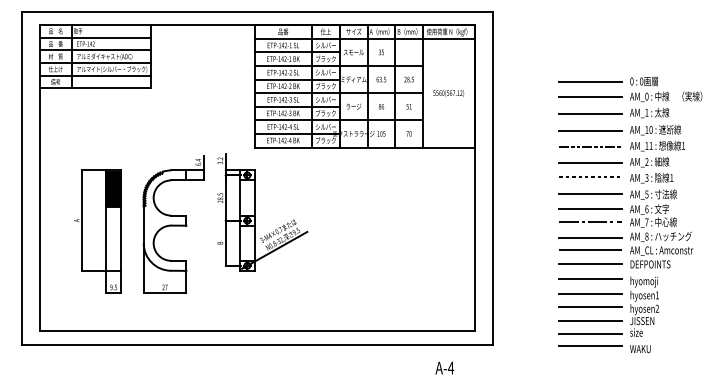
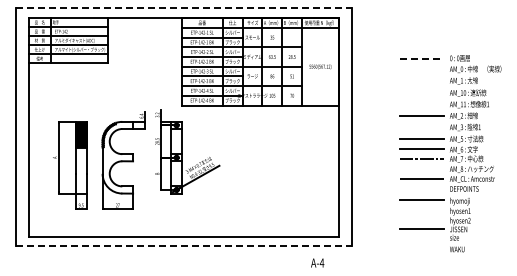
line: (258, 11) -> (184, 8), solid -> dashed
line: (591, 81) -> (422, 58), solid -> dashed
line: (590, 97) -> (421, 69), removed
line: (590, 113) -> (421, 81), removed
line: (590, 130) -> (421, 93), removed
line: (590, 146) -> (421, 104), removed
line: (590, 176) -> (421, 126), removed
line: (590, 237) -> (421, 169), removed
line: (590, 263) -> (421, 188), removed
line: (590, 294) -> (421, 210), removed
line: (590, 307) -> (421, 219), removed
line: (590, 333) -> (421, 238), removed
line: (258, 344) -> (184, 246), solid -> dashed
line: (590, 346) -> (421, 247), removed

